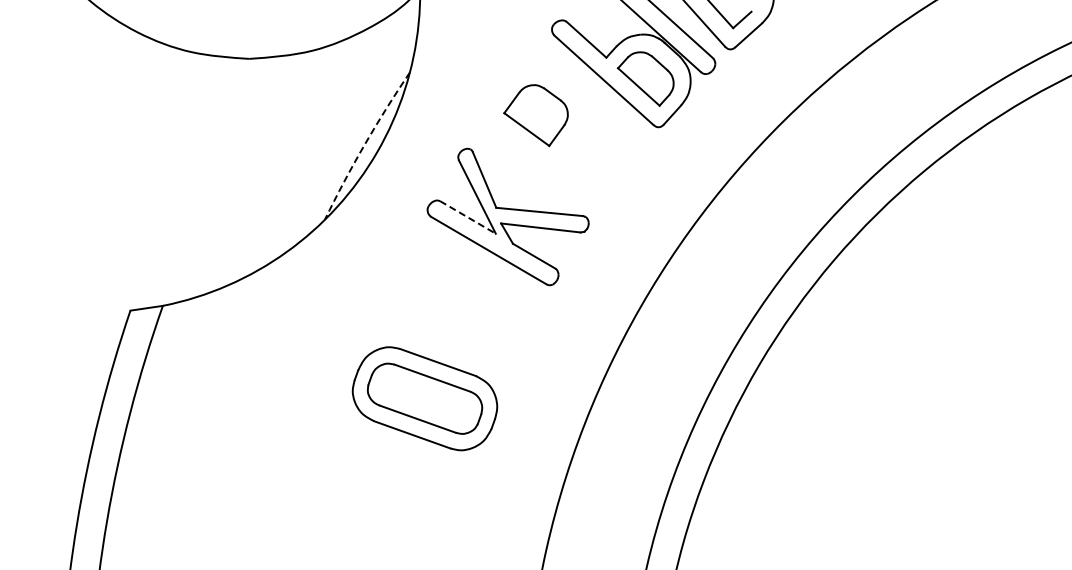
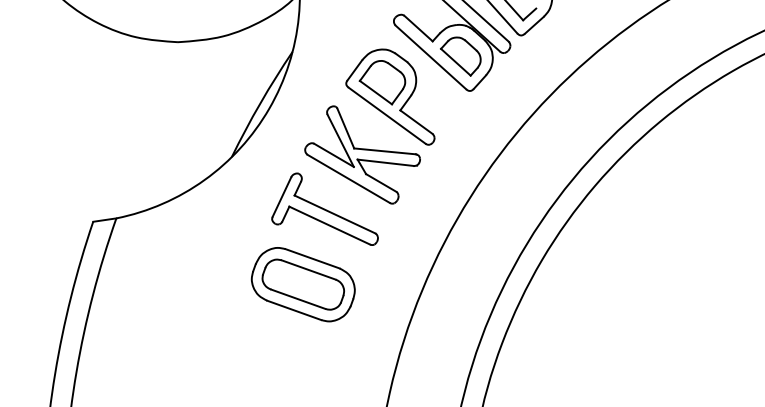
part: (546, 135) -> (389, 96), added
arc: (364, 144) -> (260, 103), dashed -> solid
line: (468, 217) -> (334, 155), dashed -> solid
part: (455, 293) -> (325, 209), added

